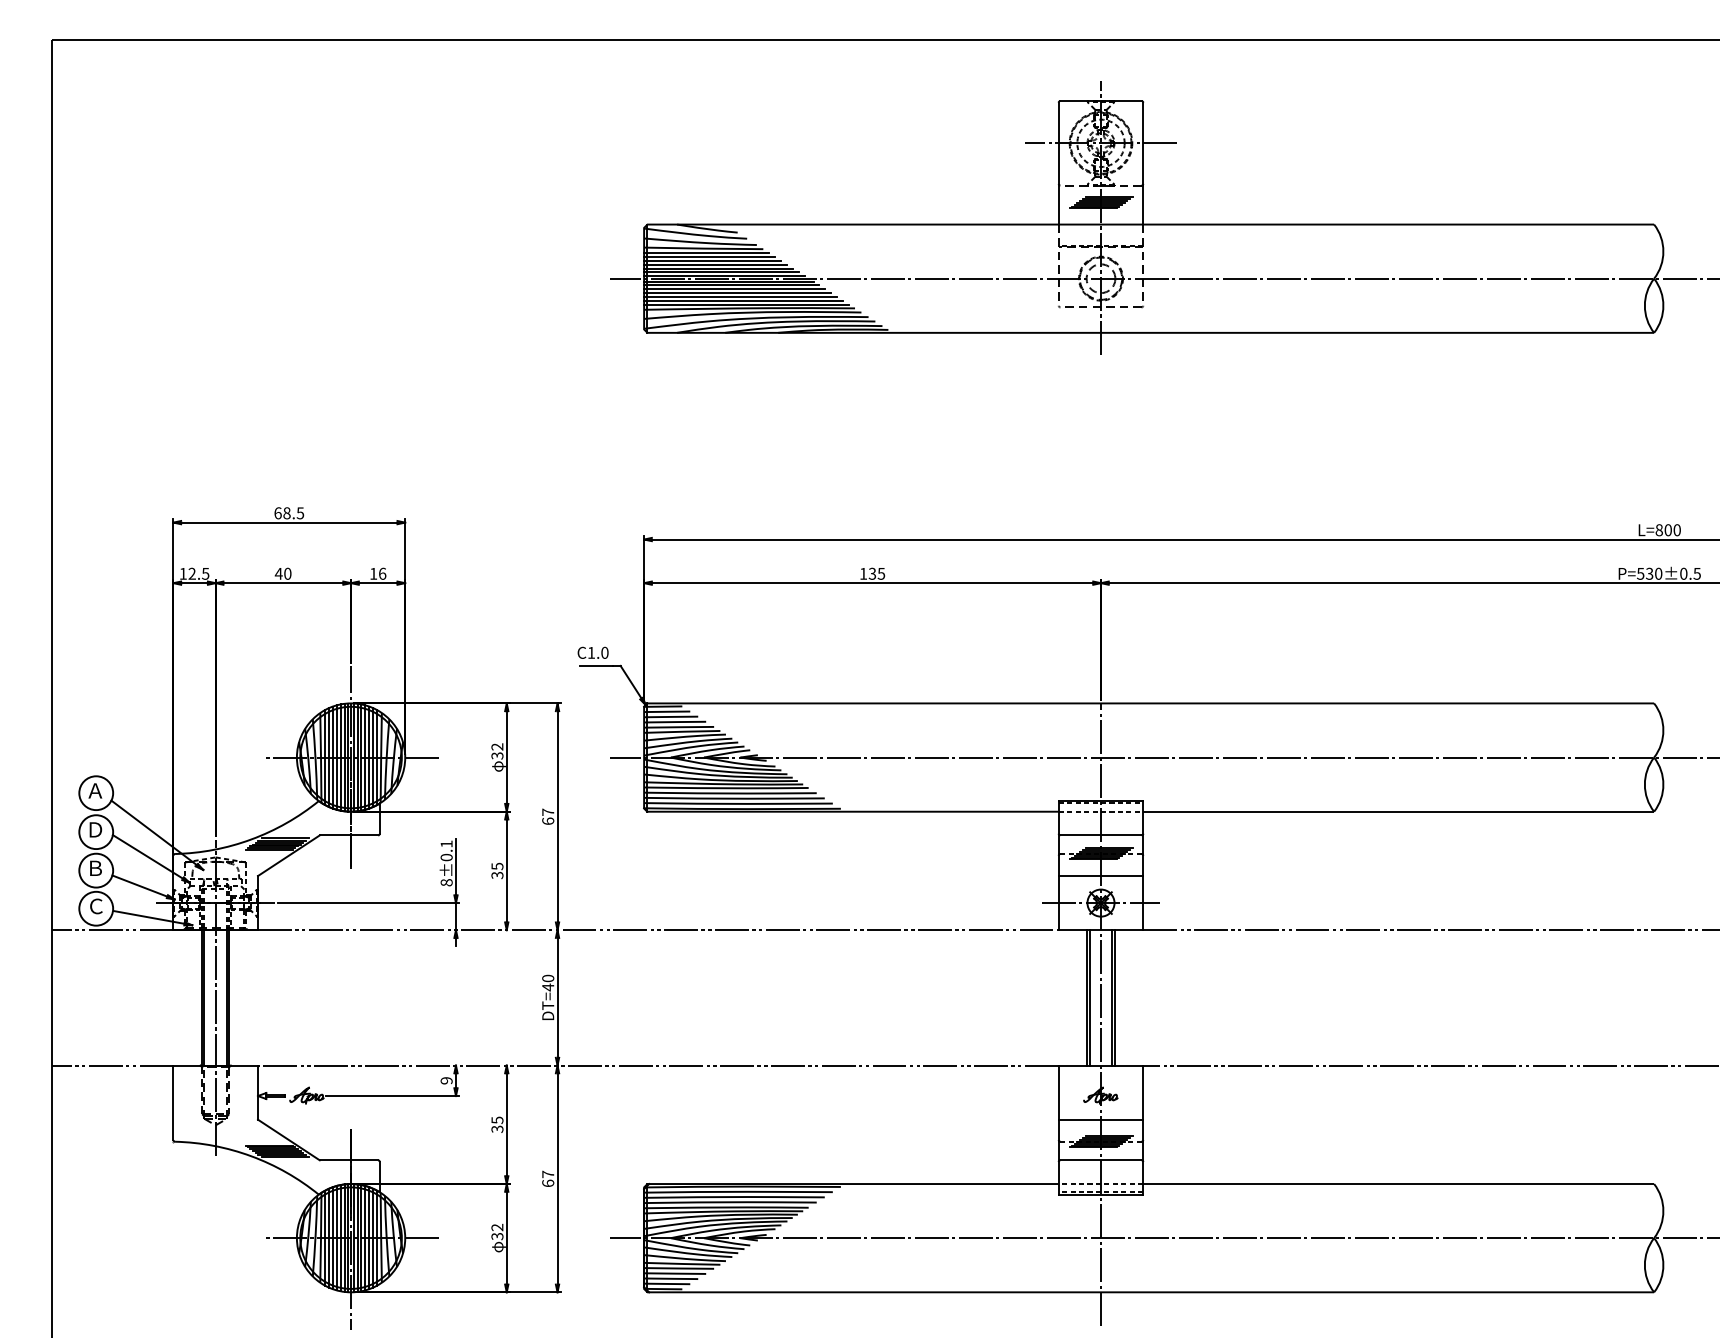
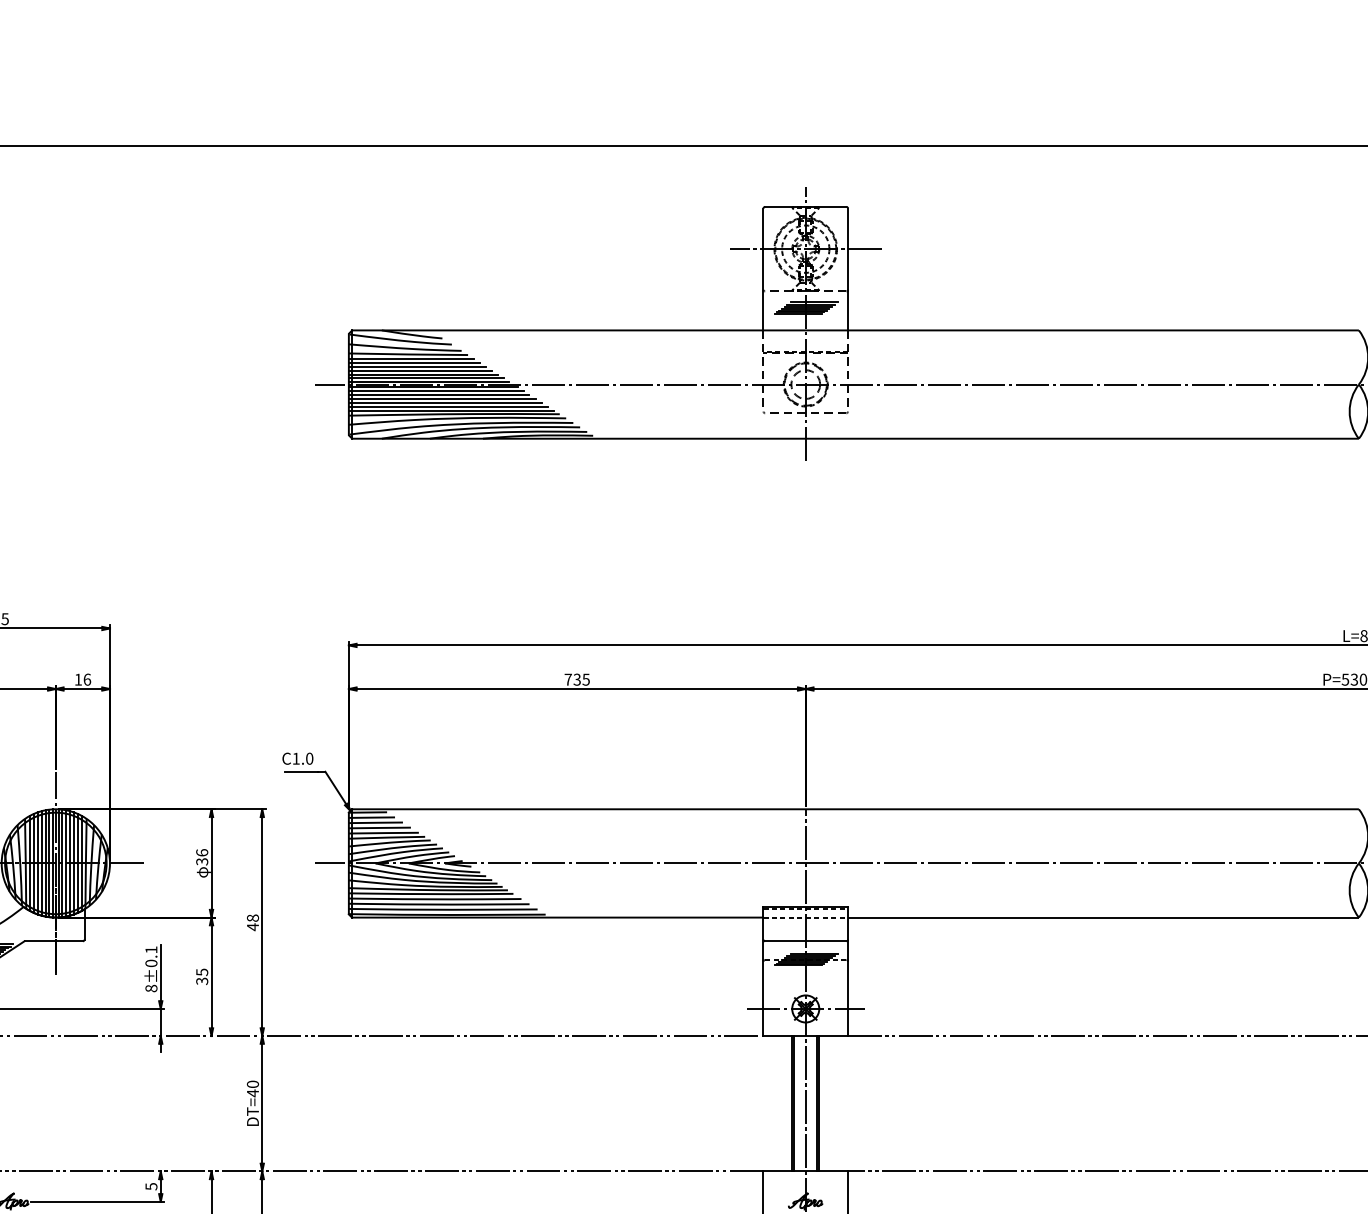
text: (863, 573) -> (568, 679), 135 -> 735
text: (497, 746) -> (202, 852), 32 -> 36
text: (548, 816) -> (253, 922), 67 -> 48
line: (1100, 876) -> (805, 982), removed
text: (446, 1080) -> (151, 1186), 9 -> 5

